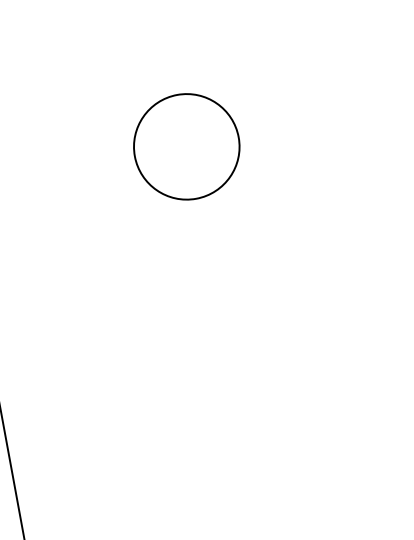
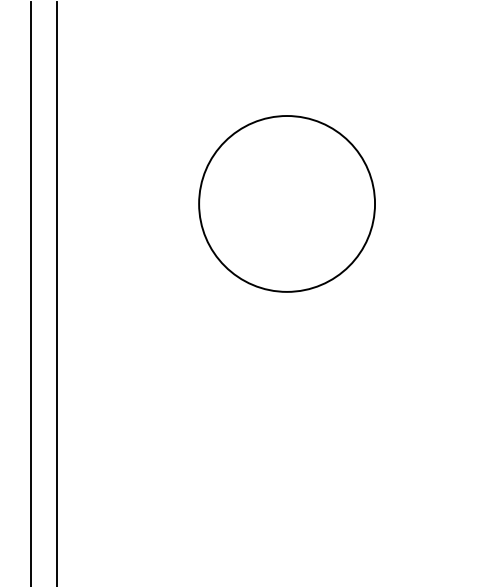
circle: (186, 146) -> (286, 203), size x1.67

